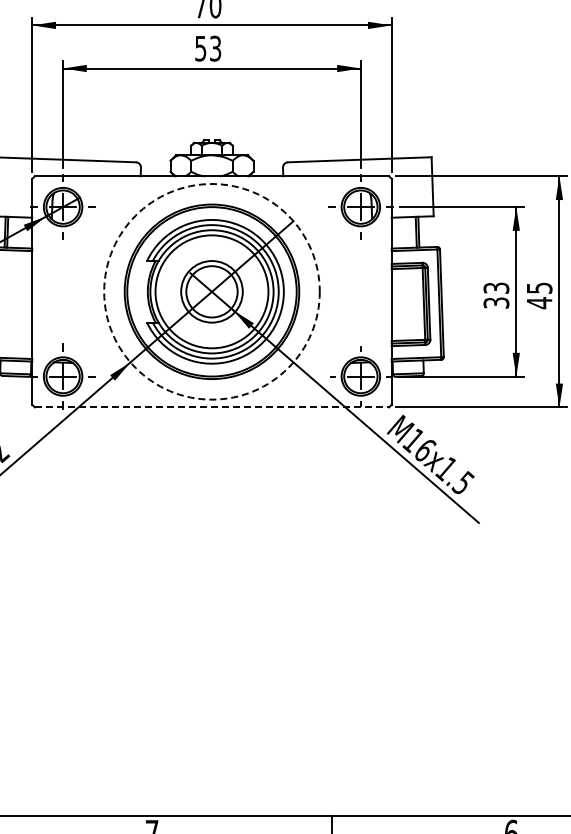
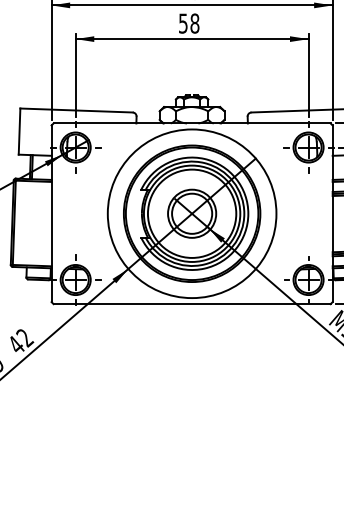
text: (215, 48) -> (194, 23), 53 -> 58
circle: (211, 291) -> (191, 213), dashed -> solid
line: (212, 407) -> (192, 304), dashed -> solid

